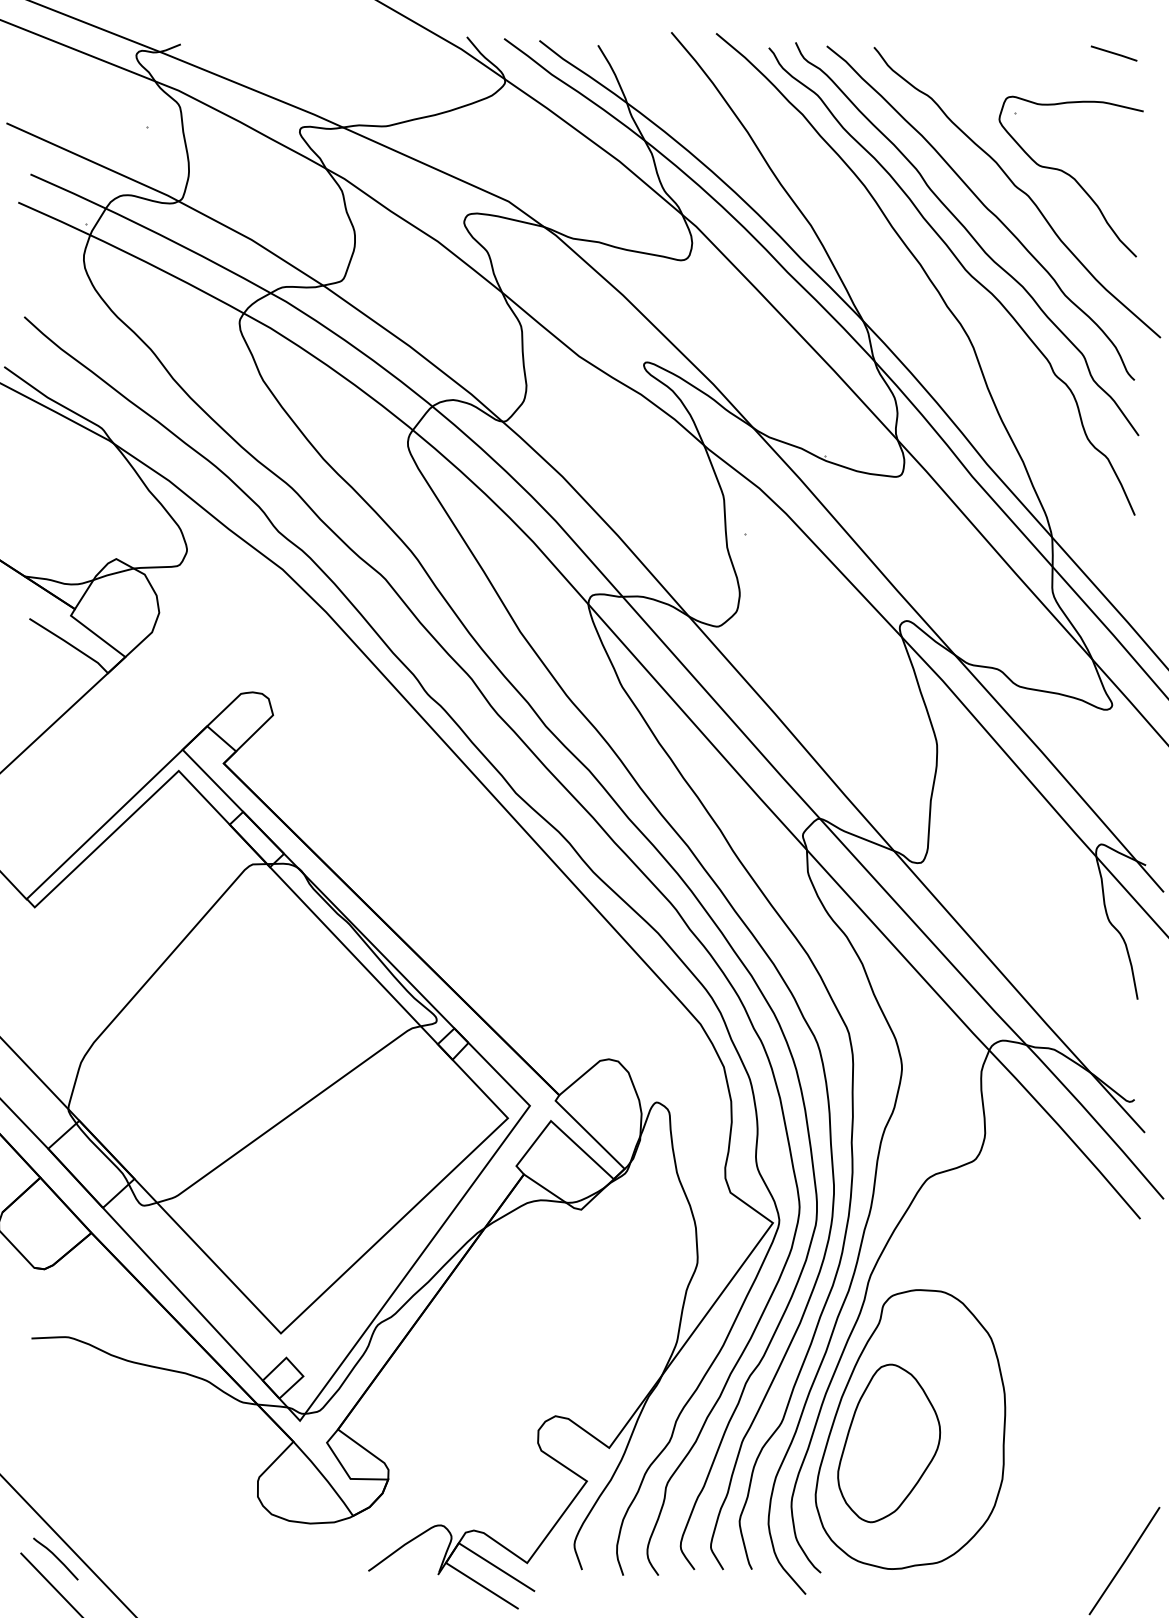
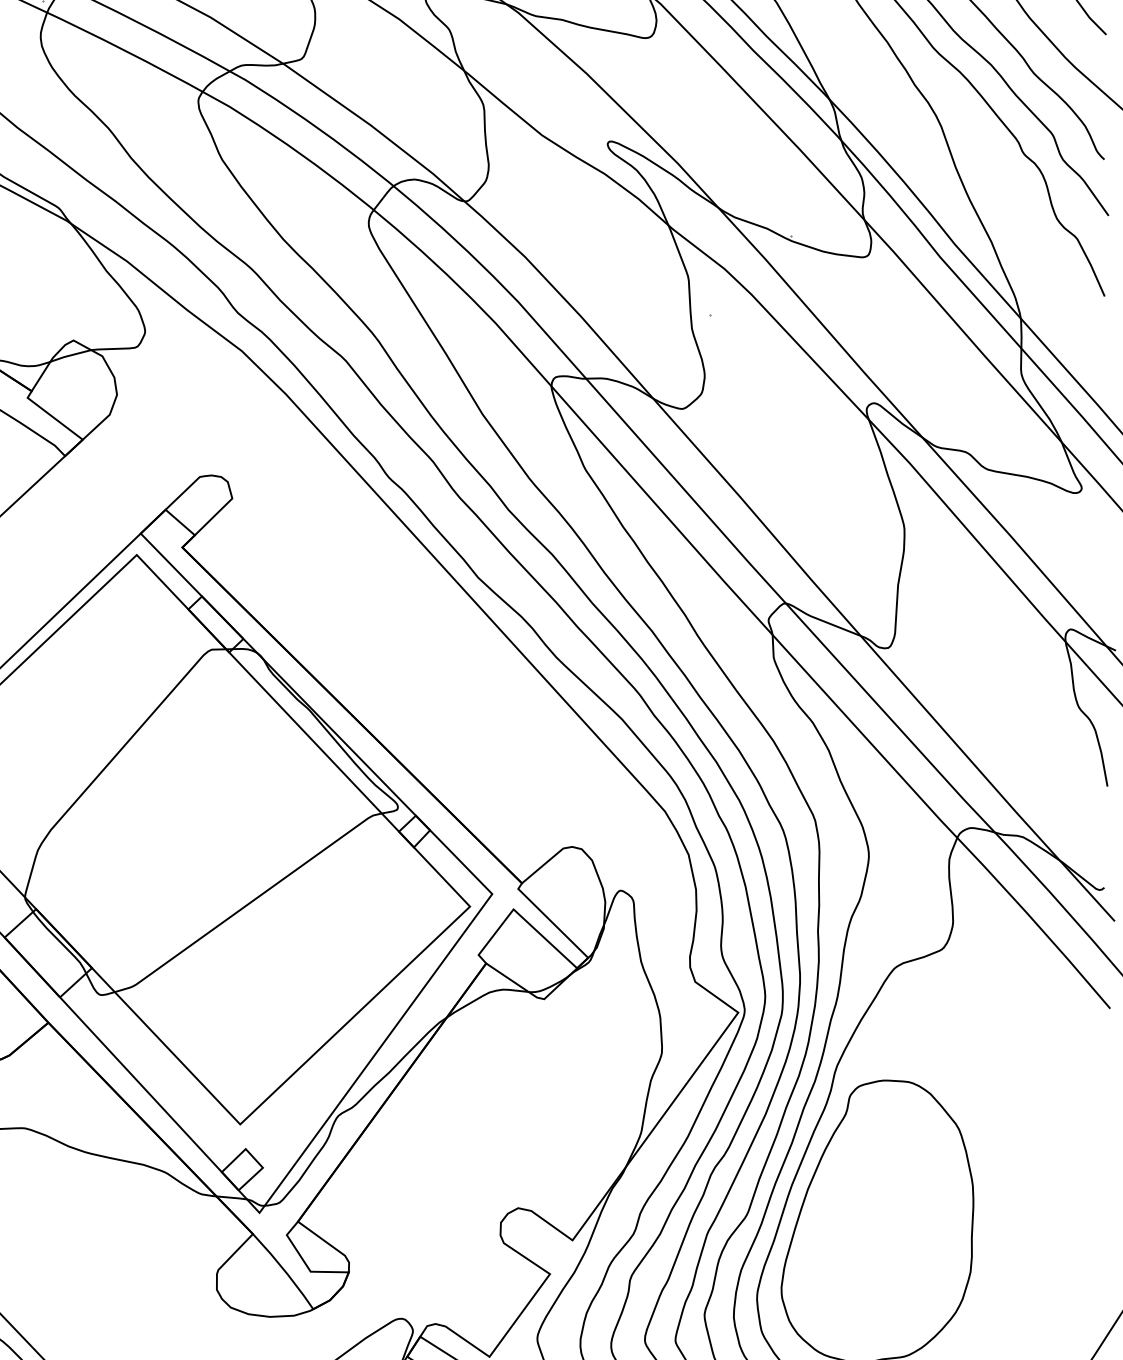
part: (889, 1443) -> (856, 1235), removed

